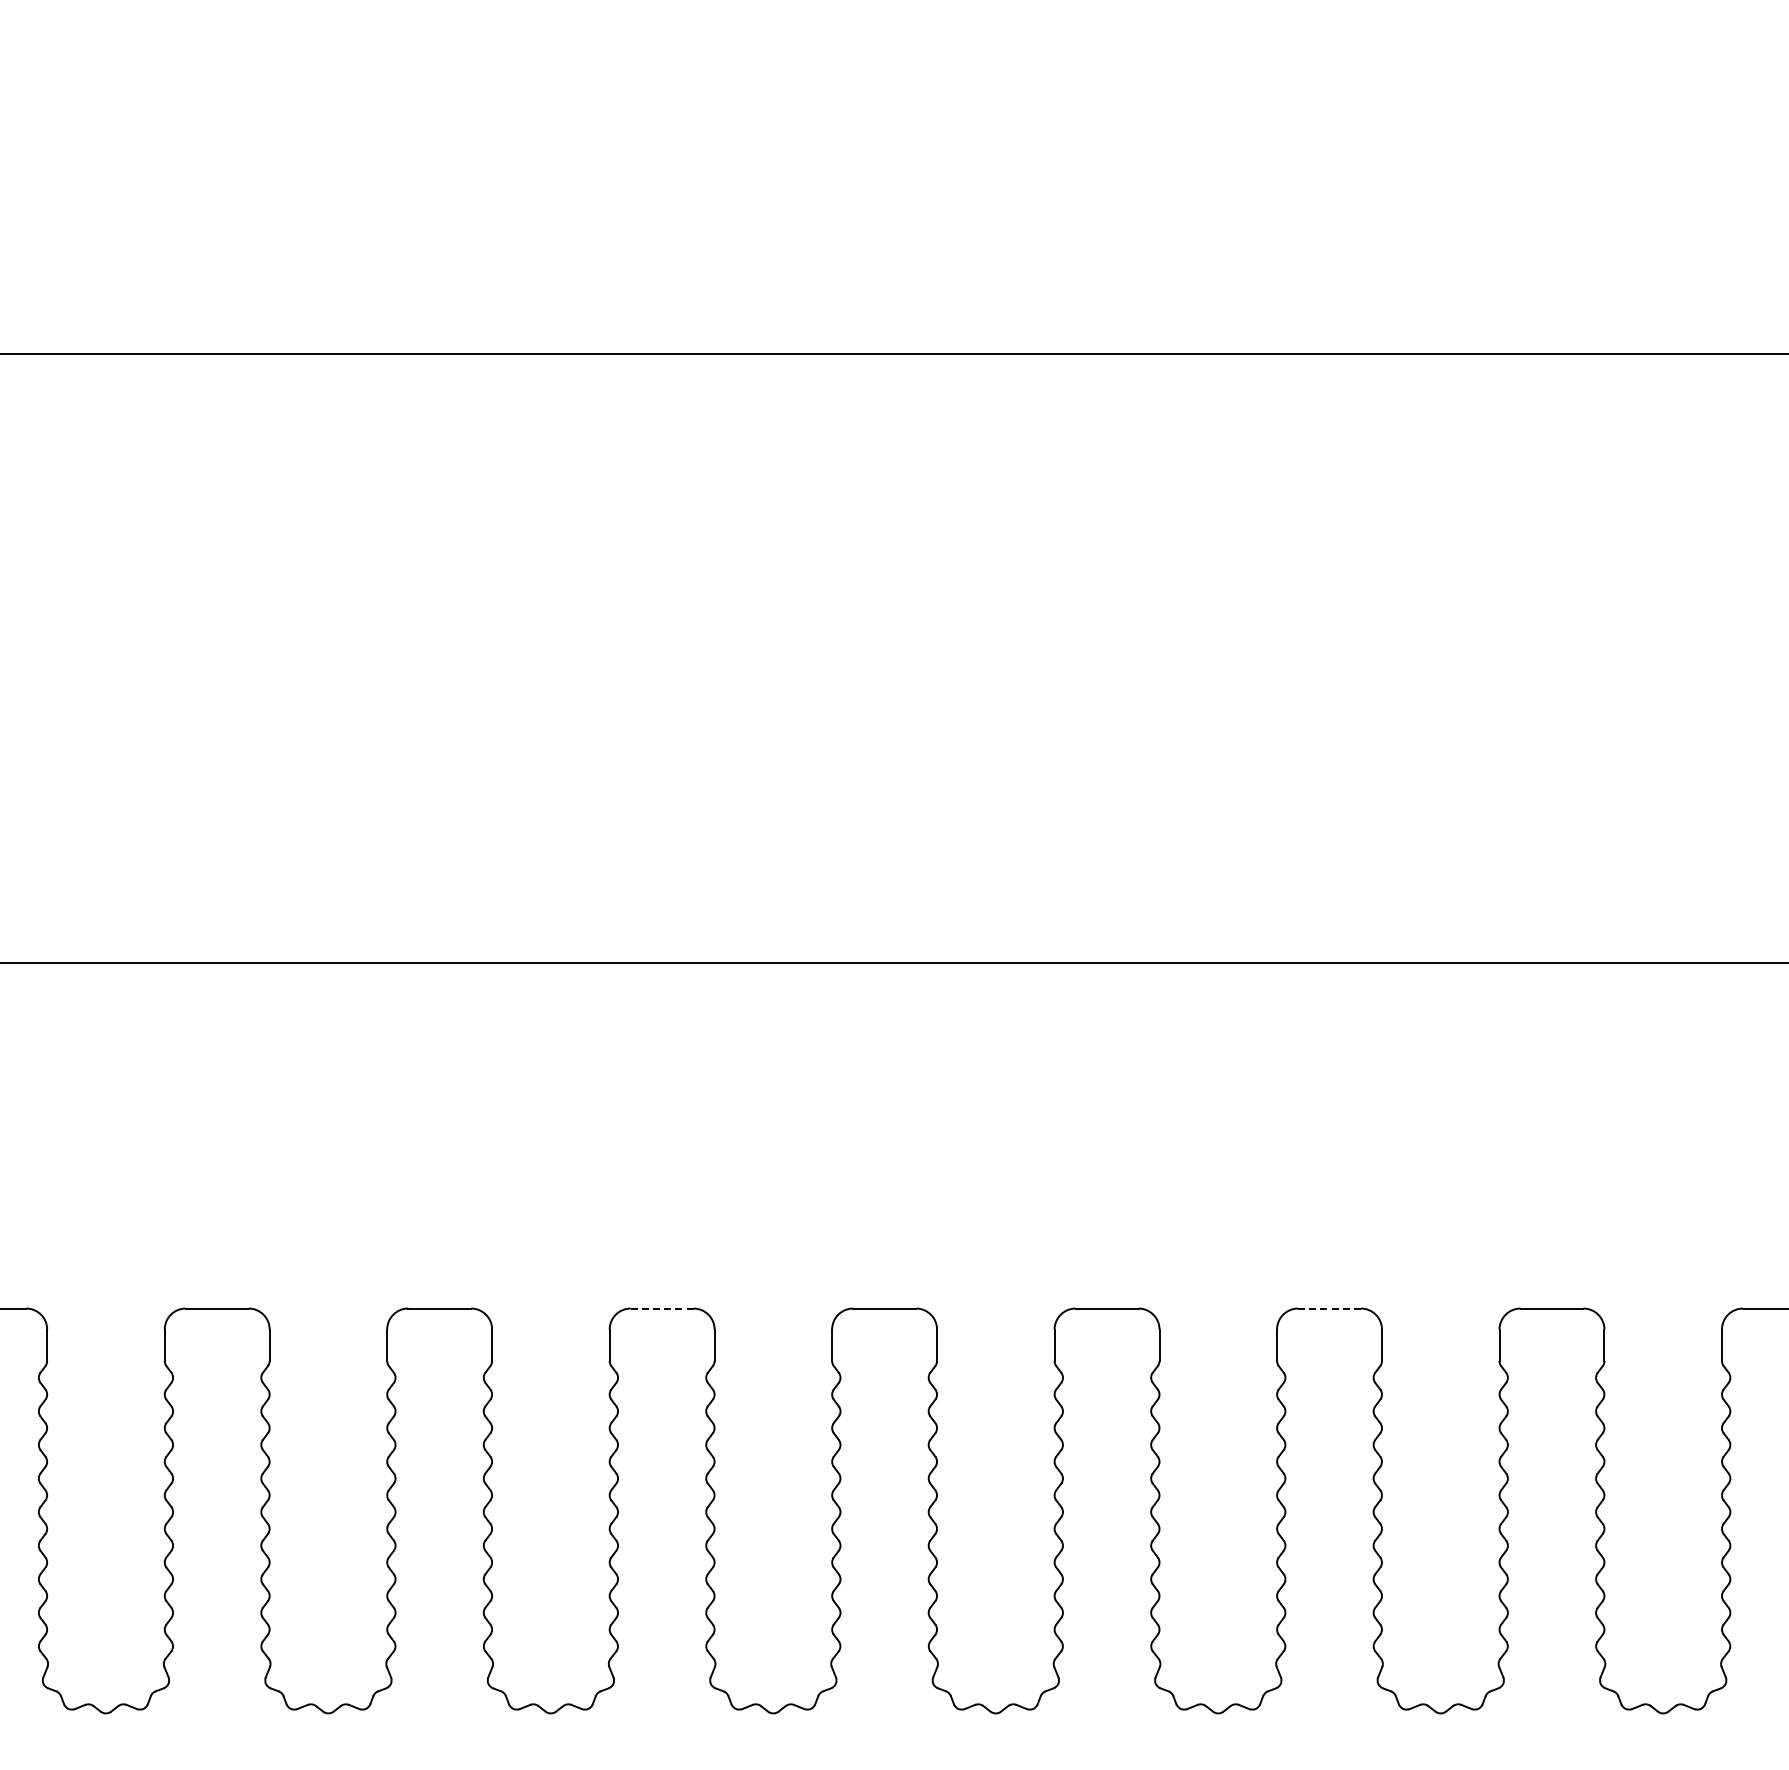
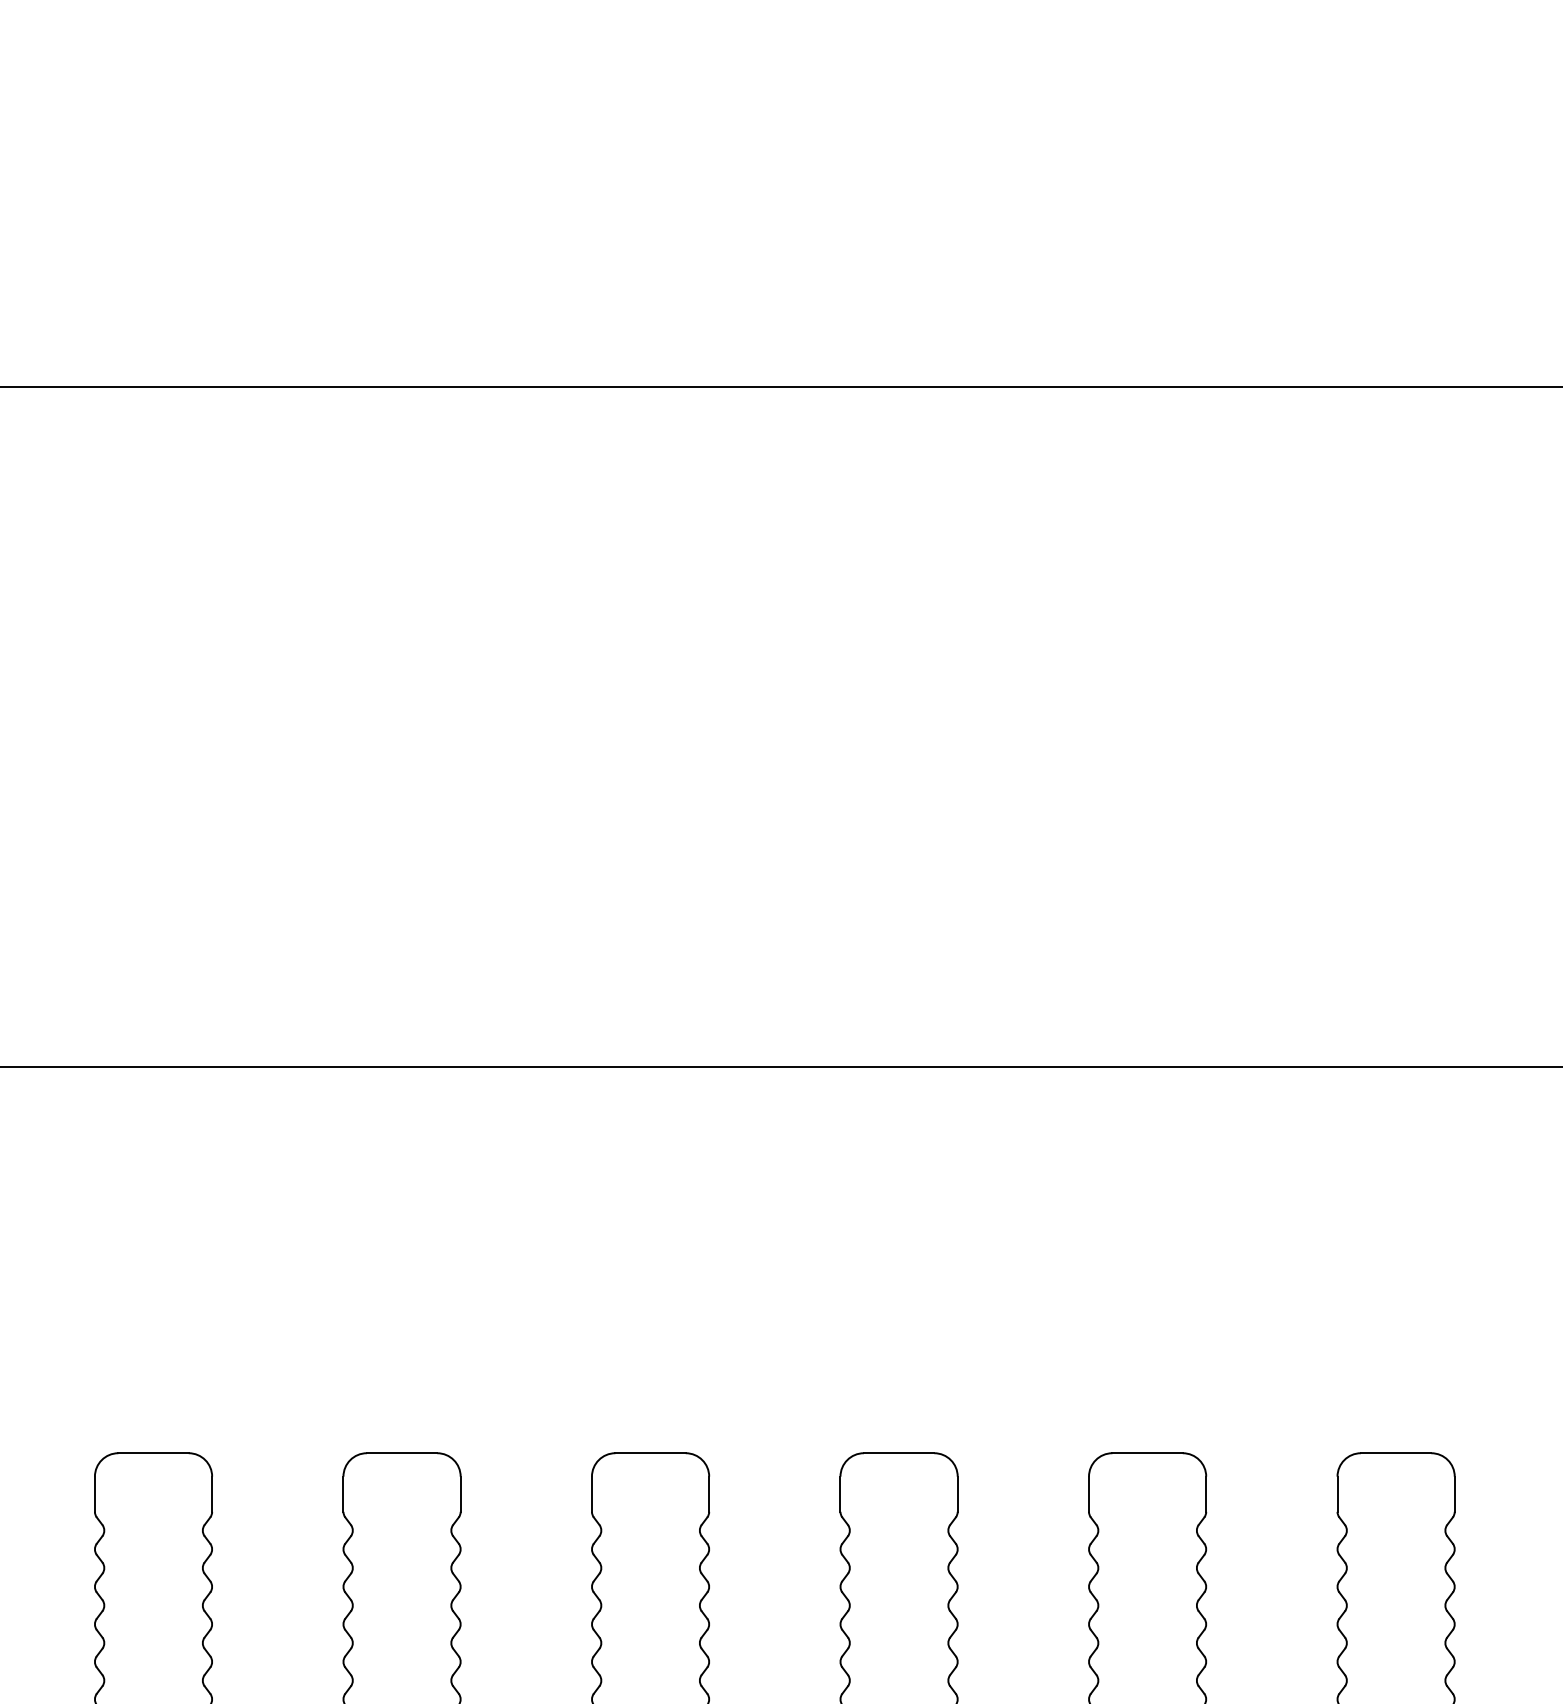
line: (662, 1308) -> (402, 1453), dashed -> solid
line: (1330, 1308) -> (1148, 1453), dashed -> solid

